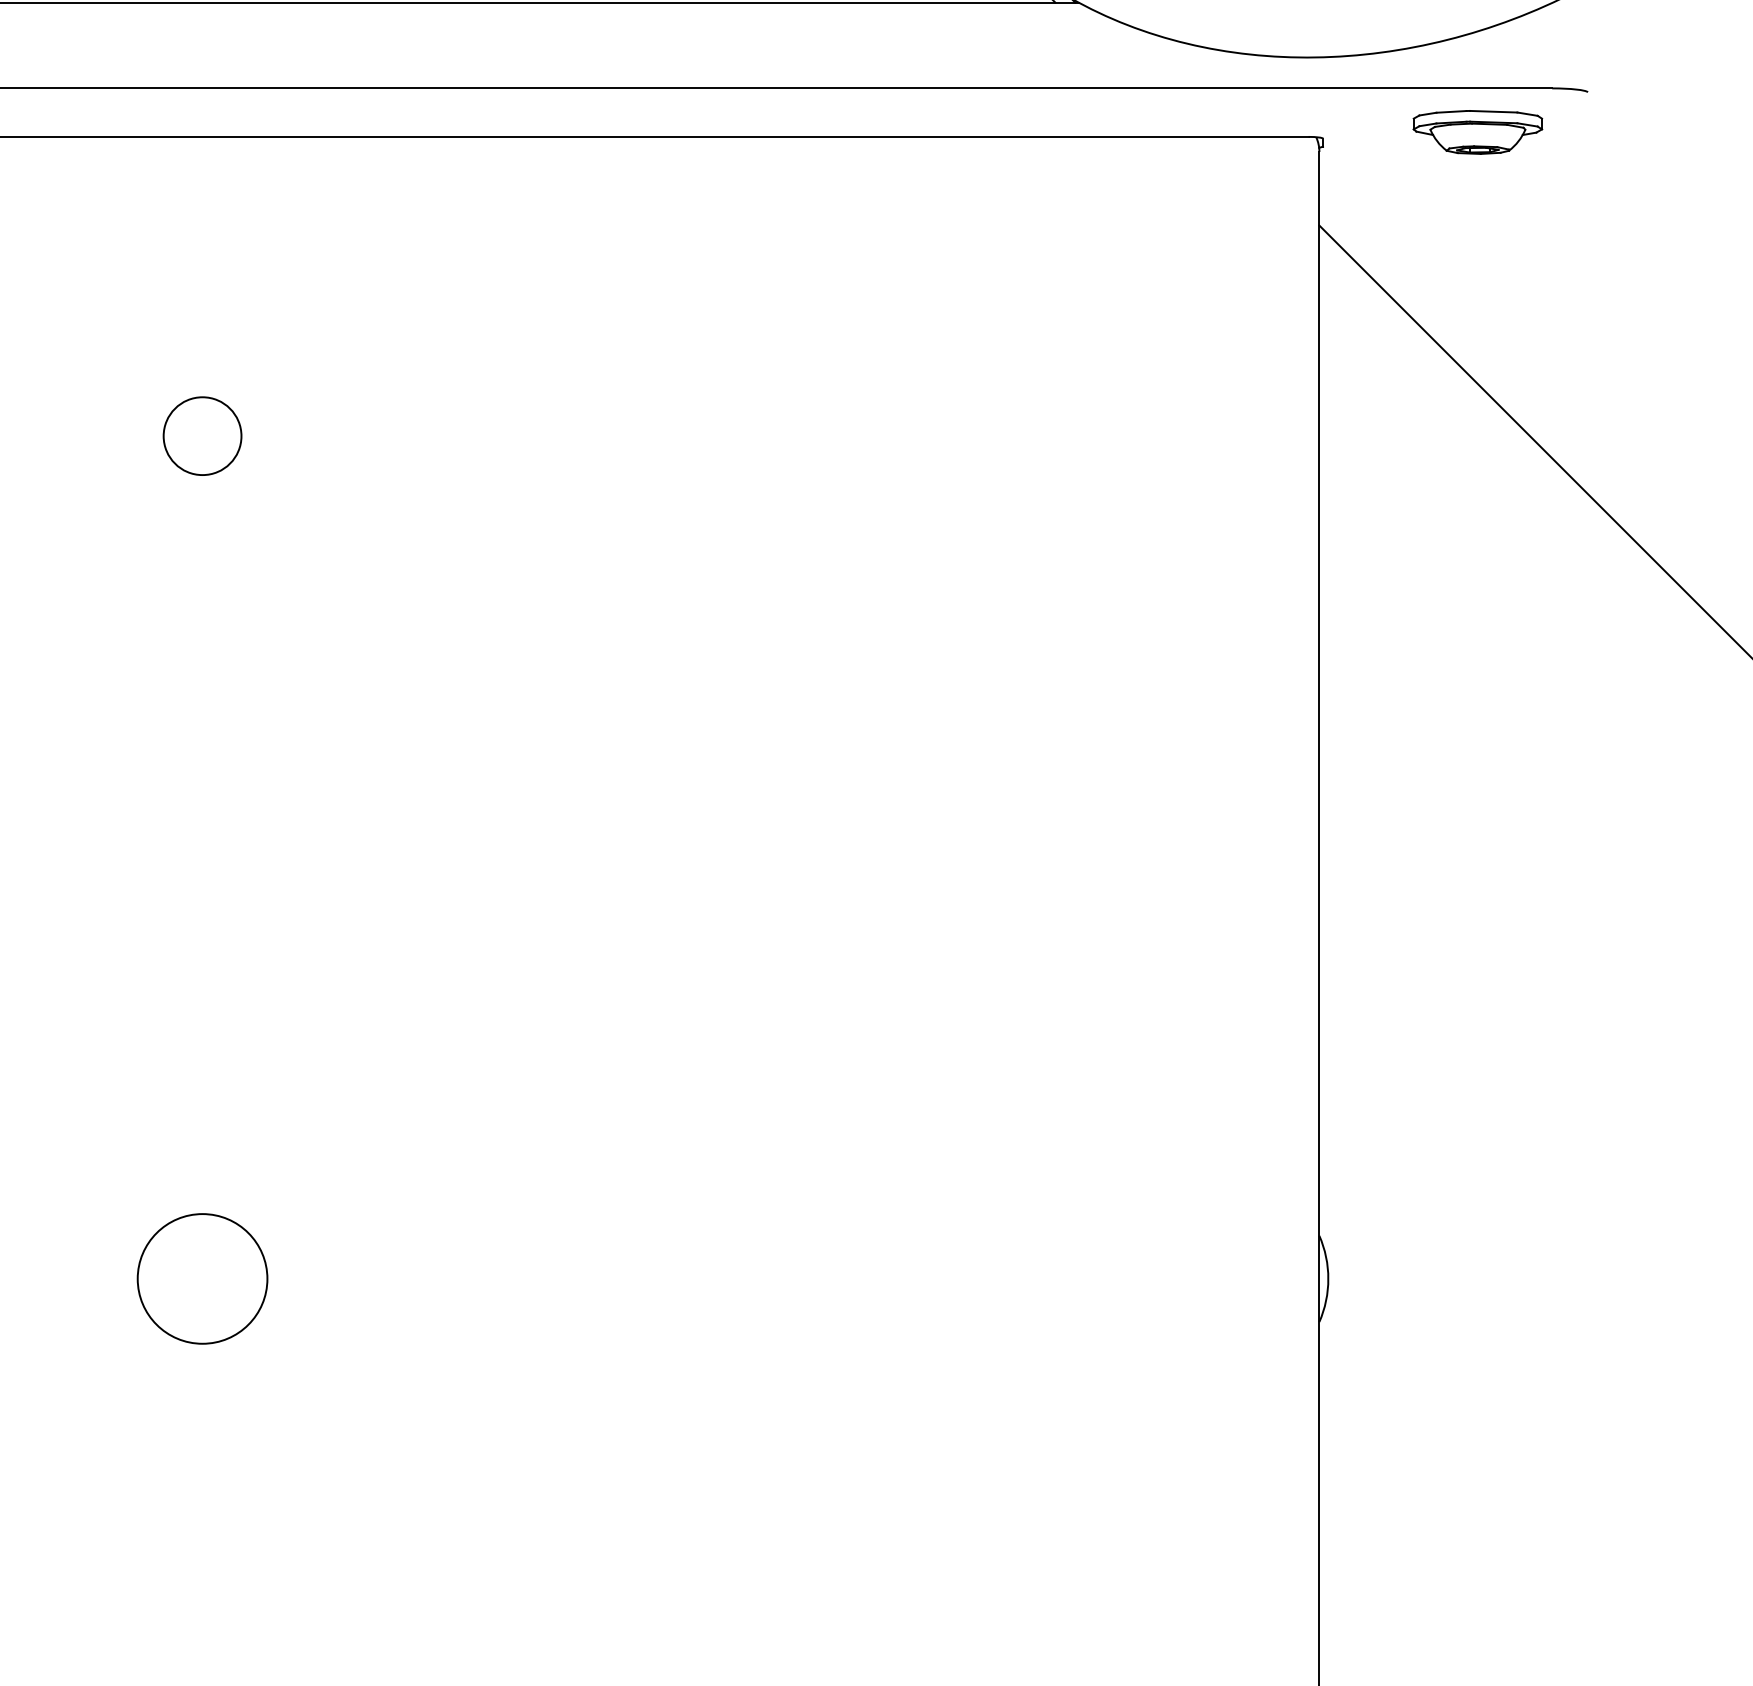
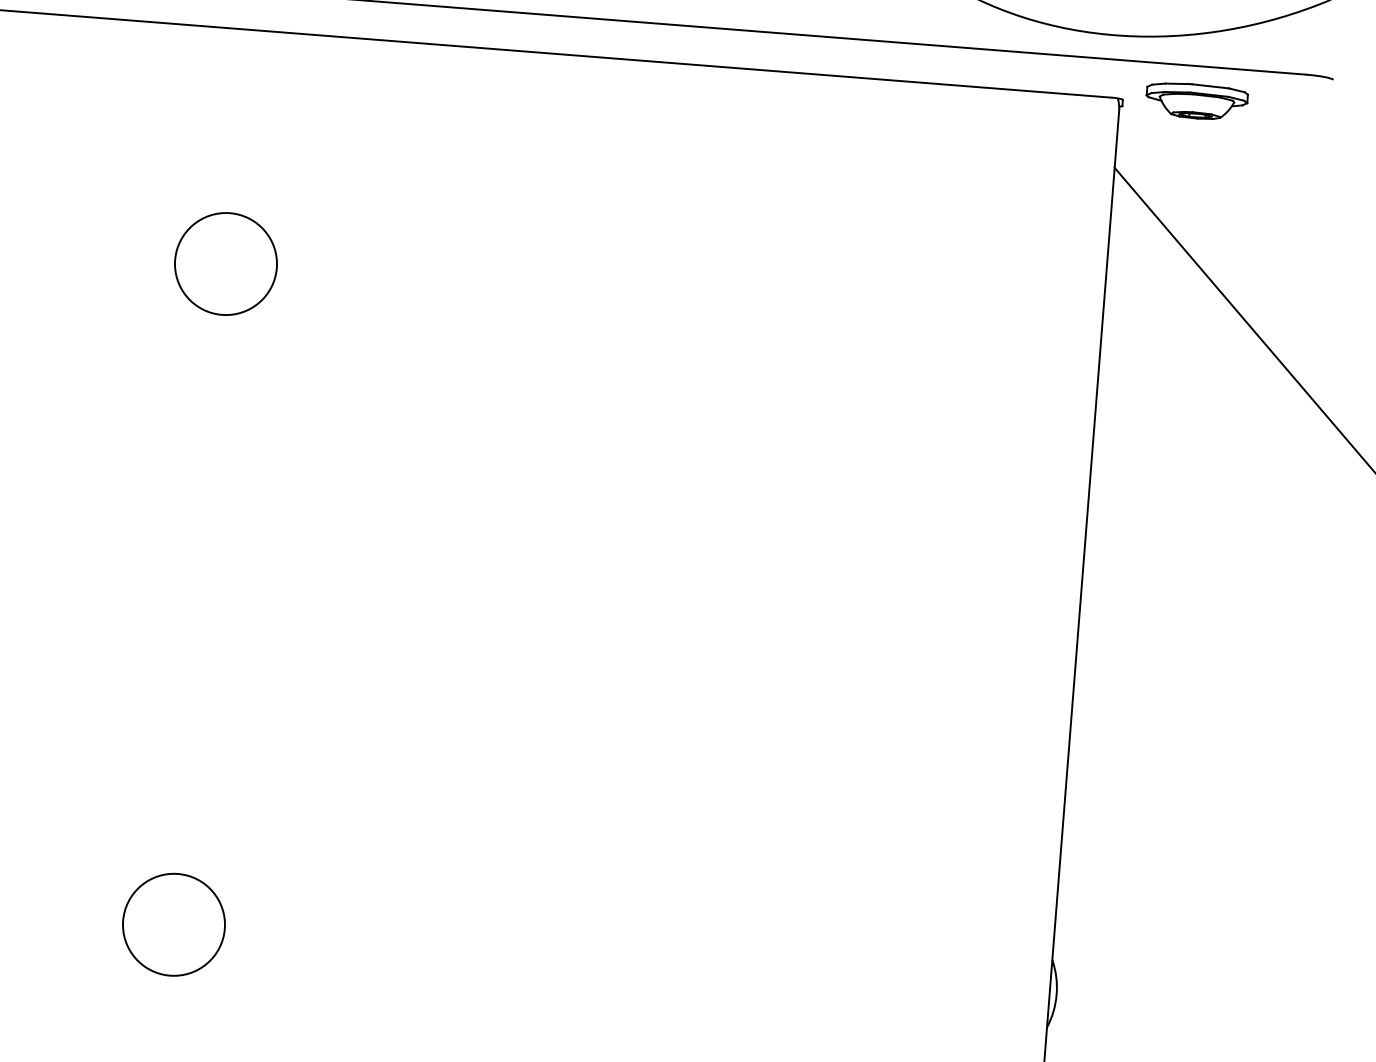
part: (1477, 132) -> (1196, 101), moved
circle: (202, 436) -> (225, 264), size x1.67

